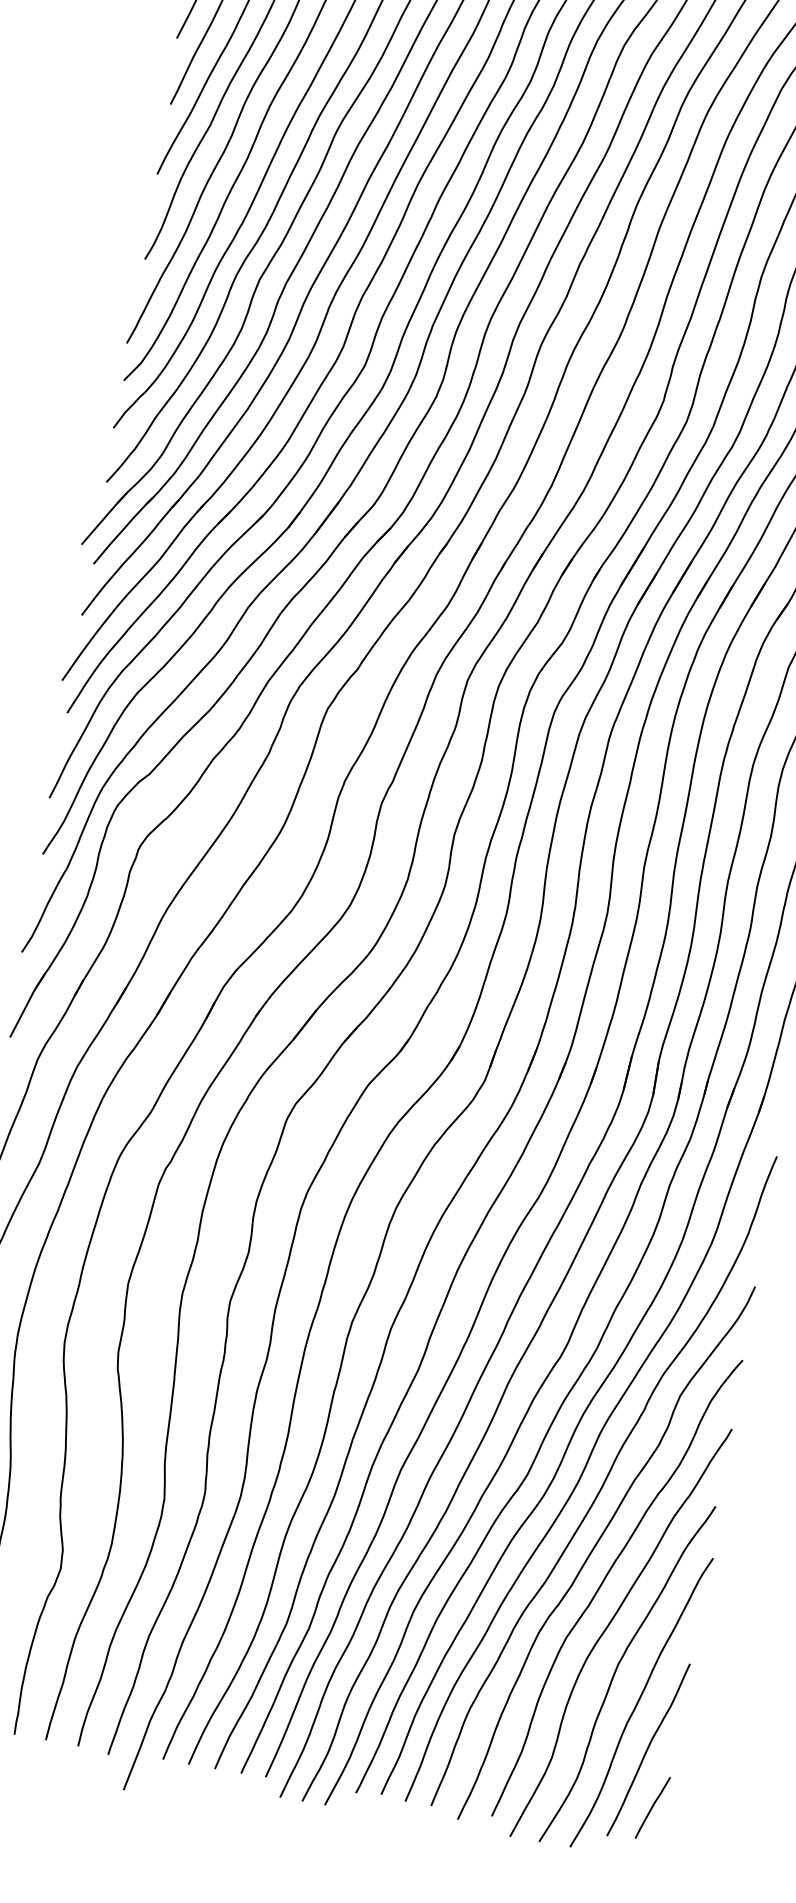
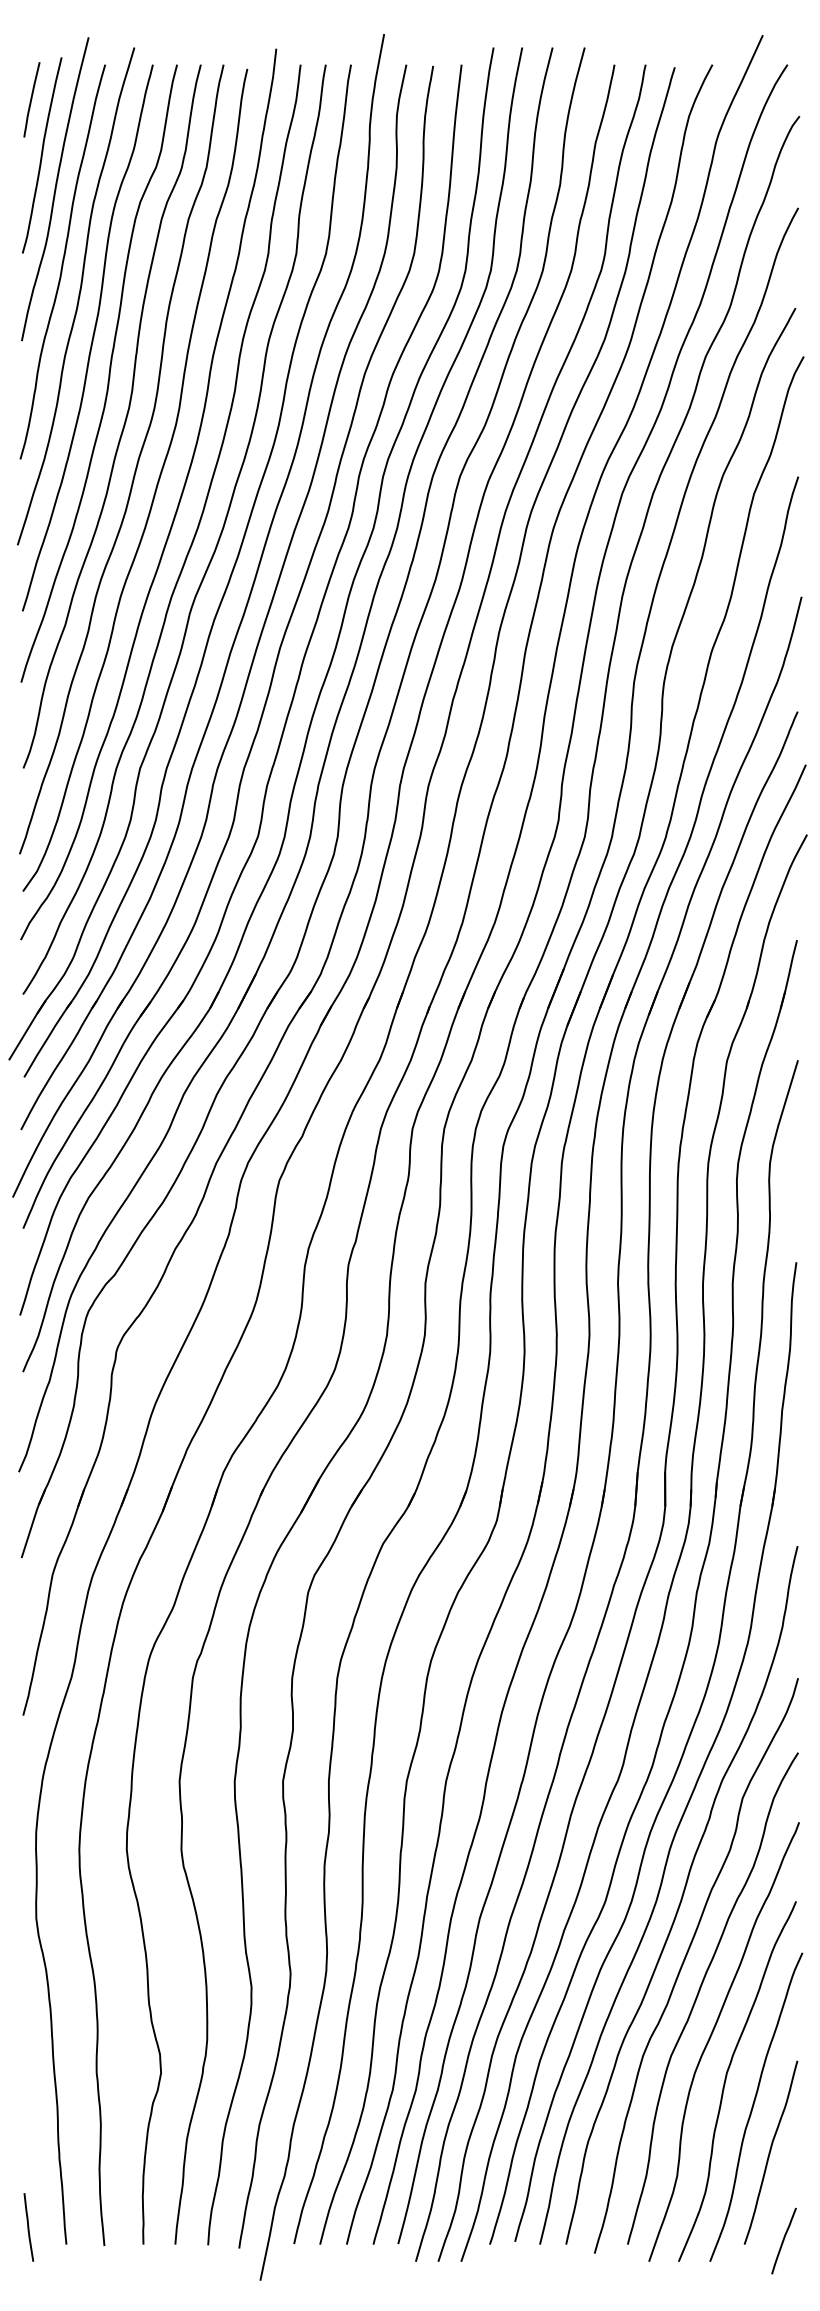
curve: (652, 1807) -> (783, 2240), moved

